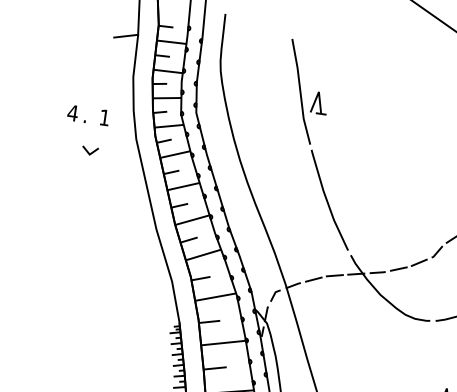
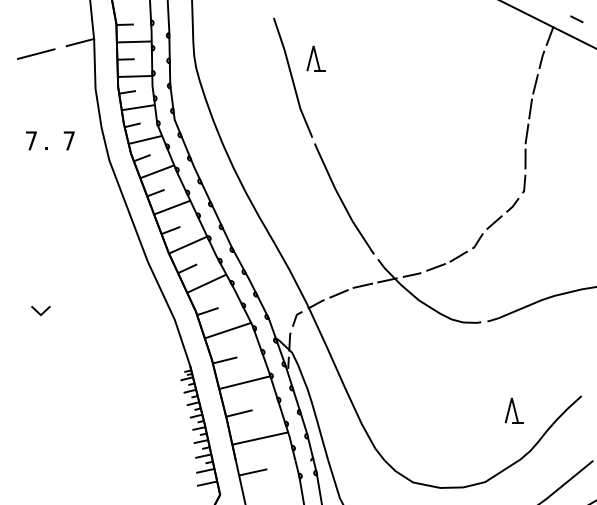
line: (86, 39) -> (35, 53), added
part: (319, 102) -> (315, 58), moved
text: (73, 112) -> (31, 140), 4 -> 7
text: (104, 117) -> (68, 140), 1 -> 7
line: (88, 151) -> (38, 311), moved

